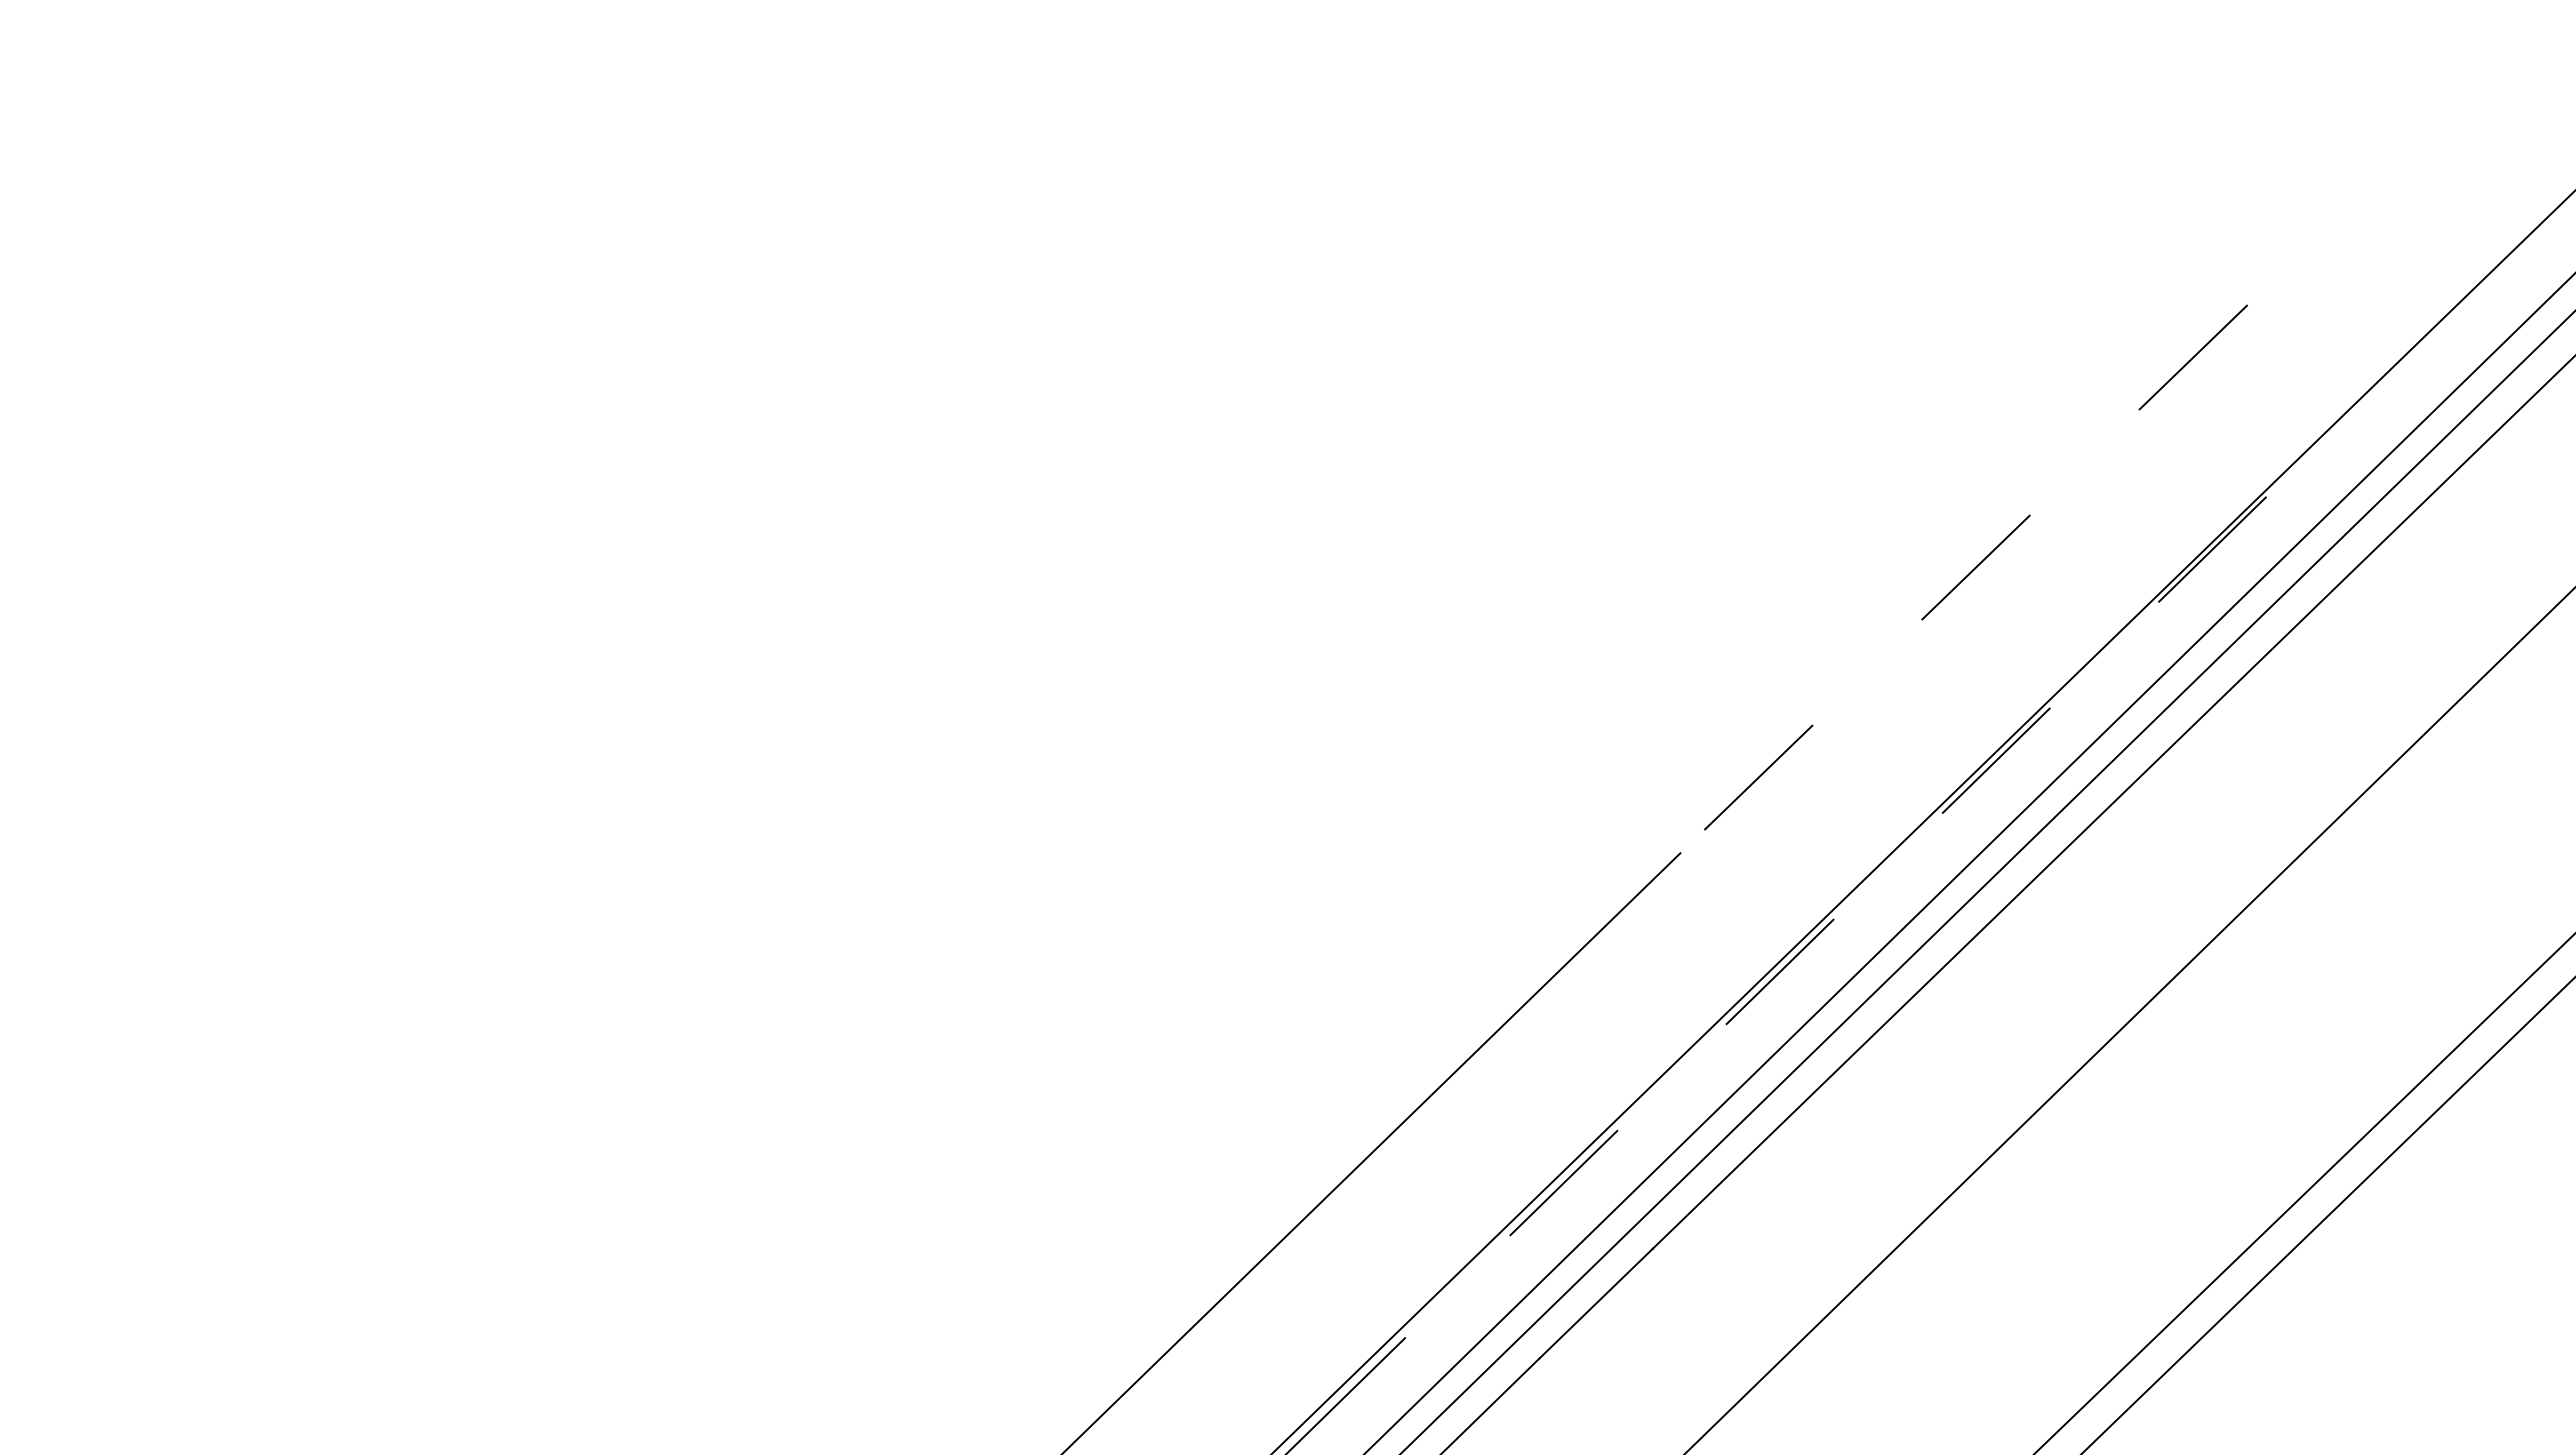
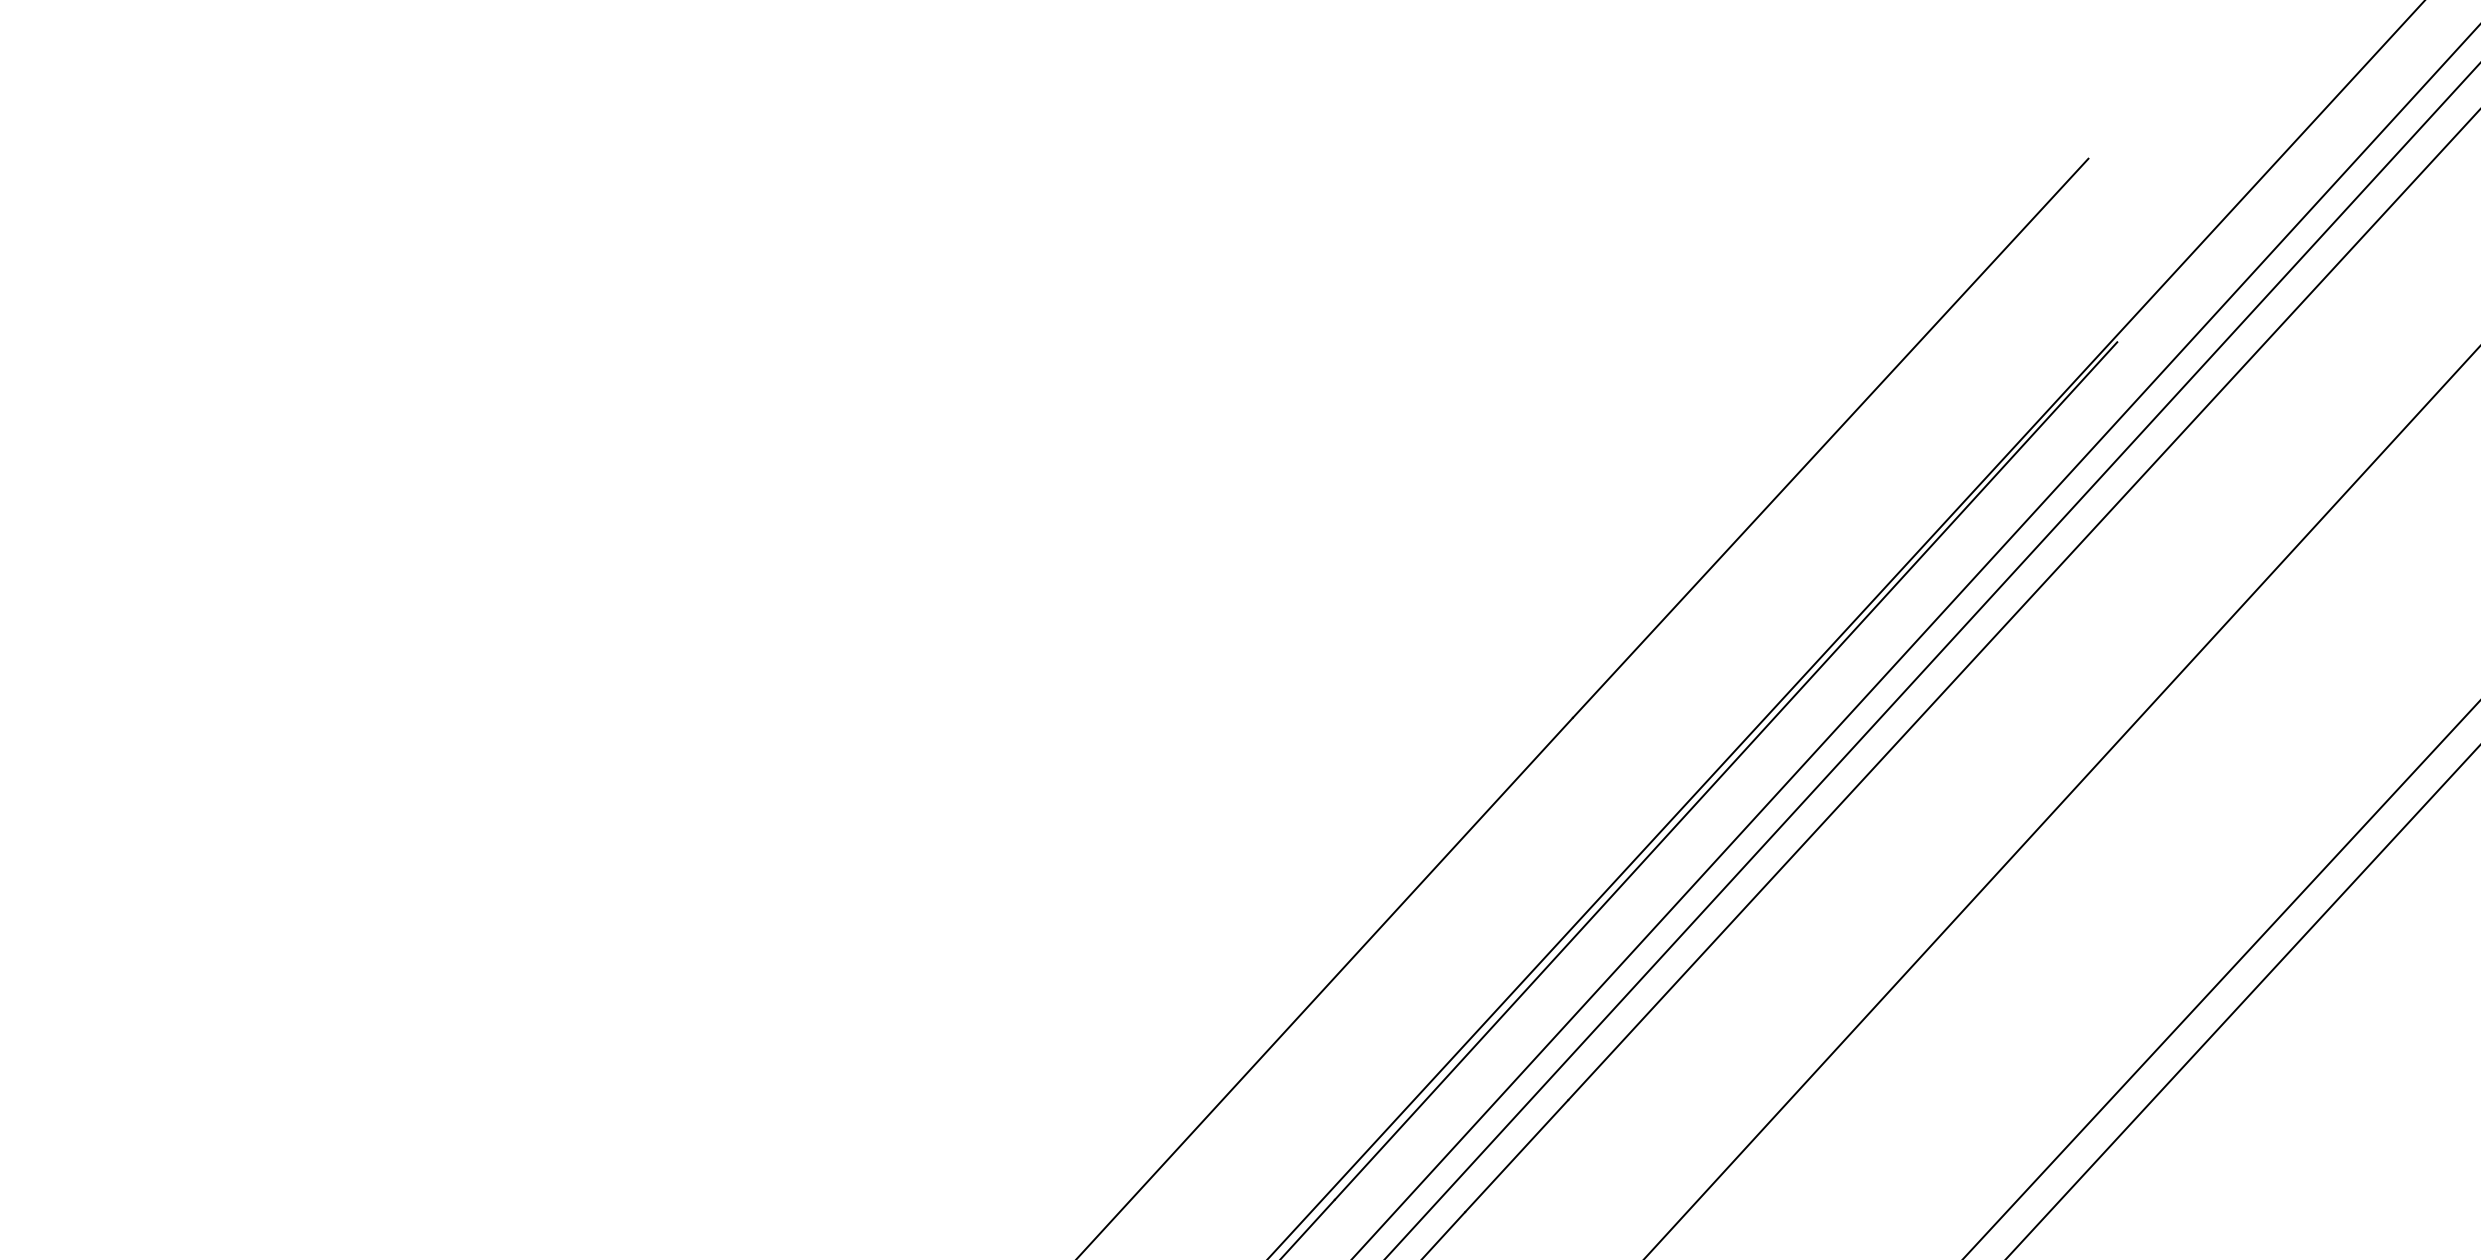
line: (1963, 579) -> (1830, 438), dashed -> solid
line: (1835, 917) -> (1725, 771), dashed -> solid

